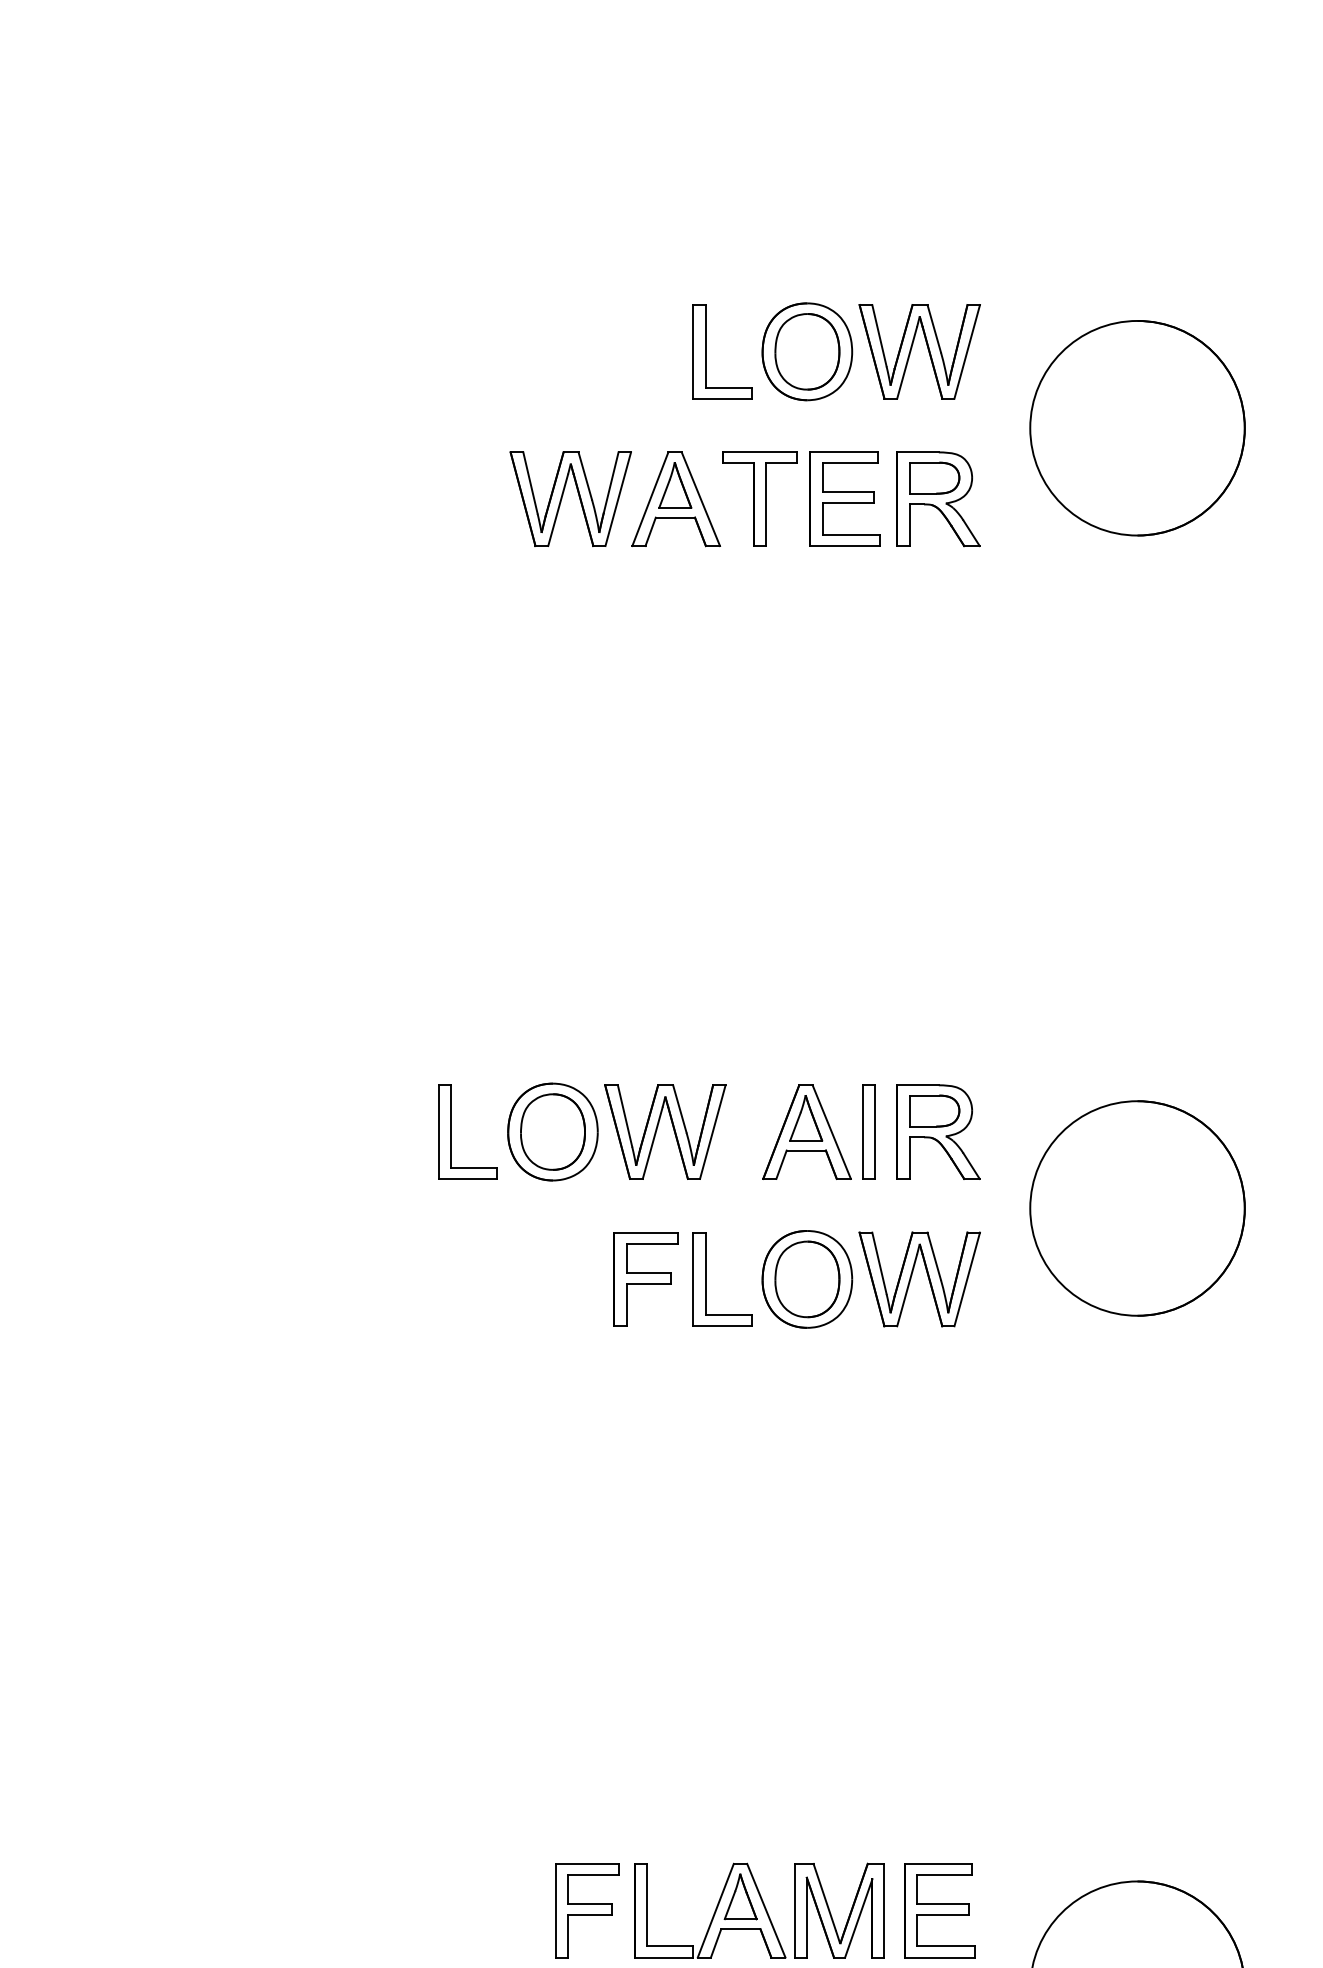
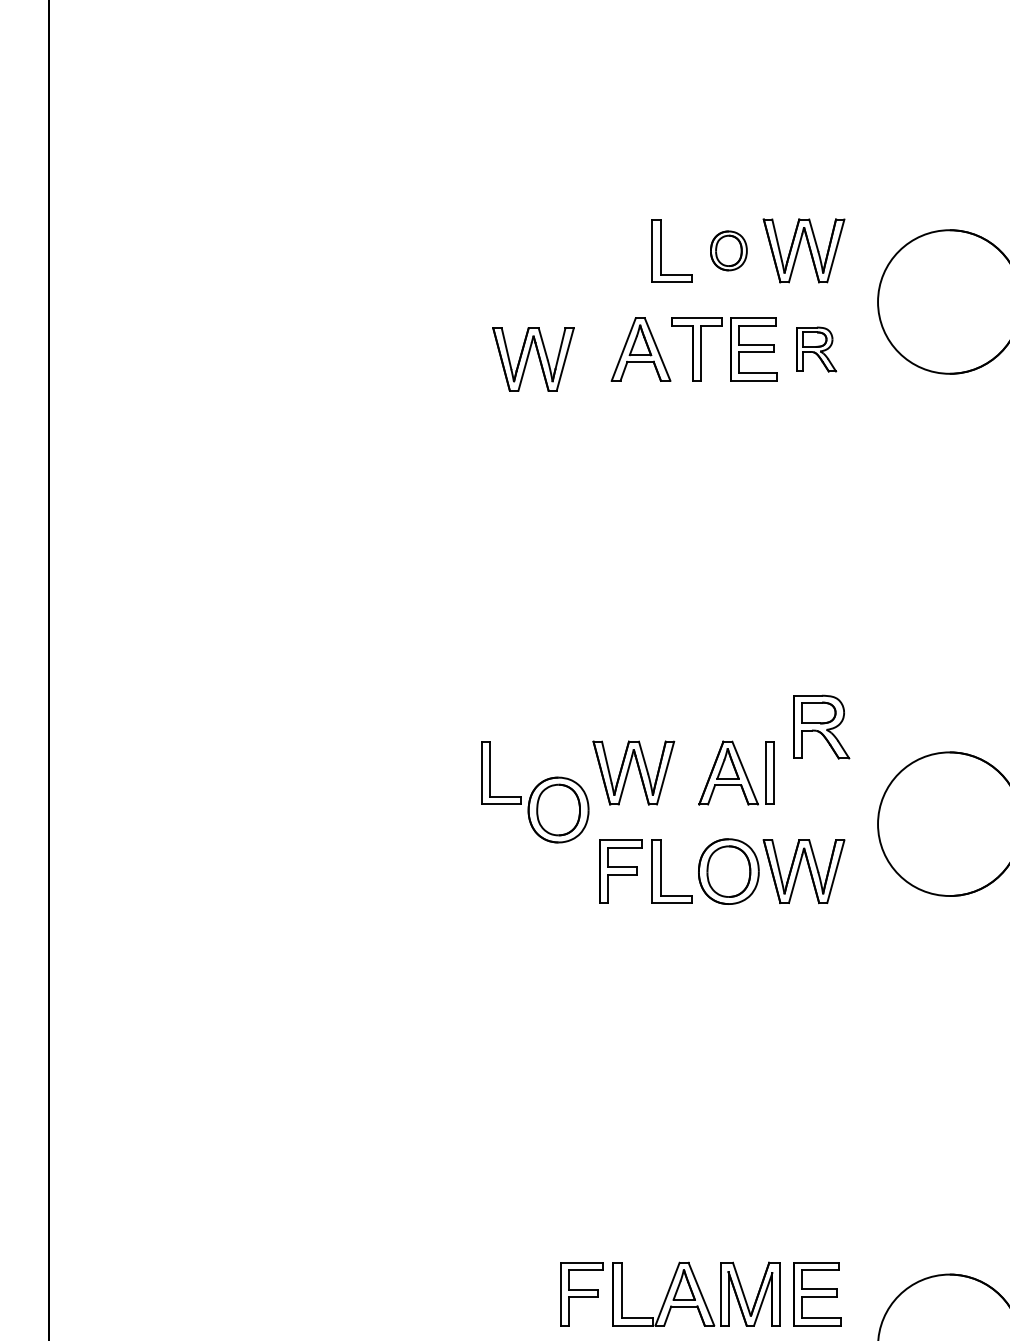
part: (806, 351) -> (728, 250), size x0.6
part: (570, 499) -> (533, 359), moved
part: (938, 499) -> (816, 349), size x0.7
part: (552, 1131) -> (558, 809), moved
part: (938, 1131) -> (821, 726), moved

